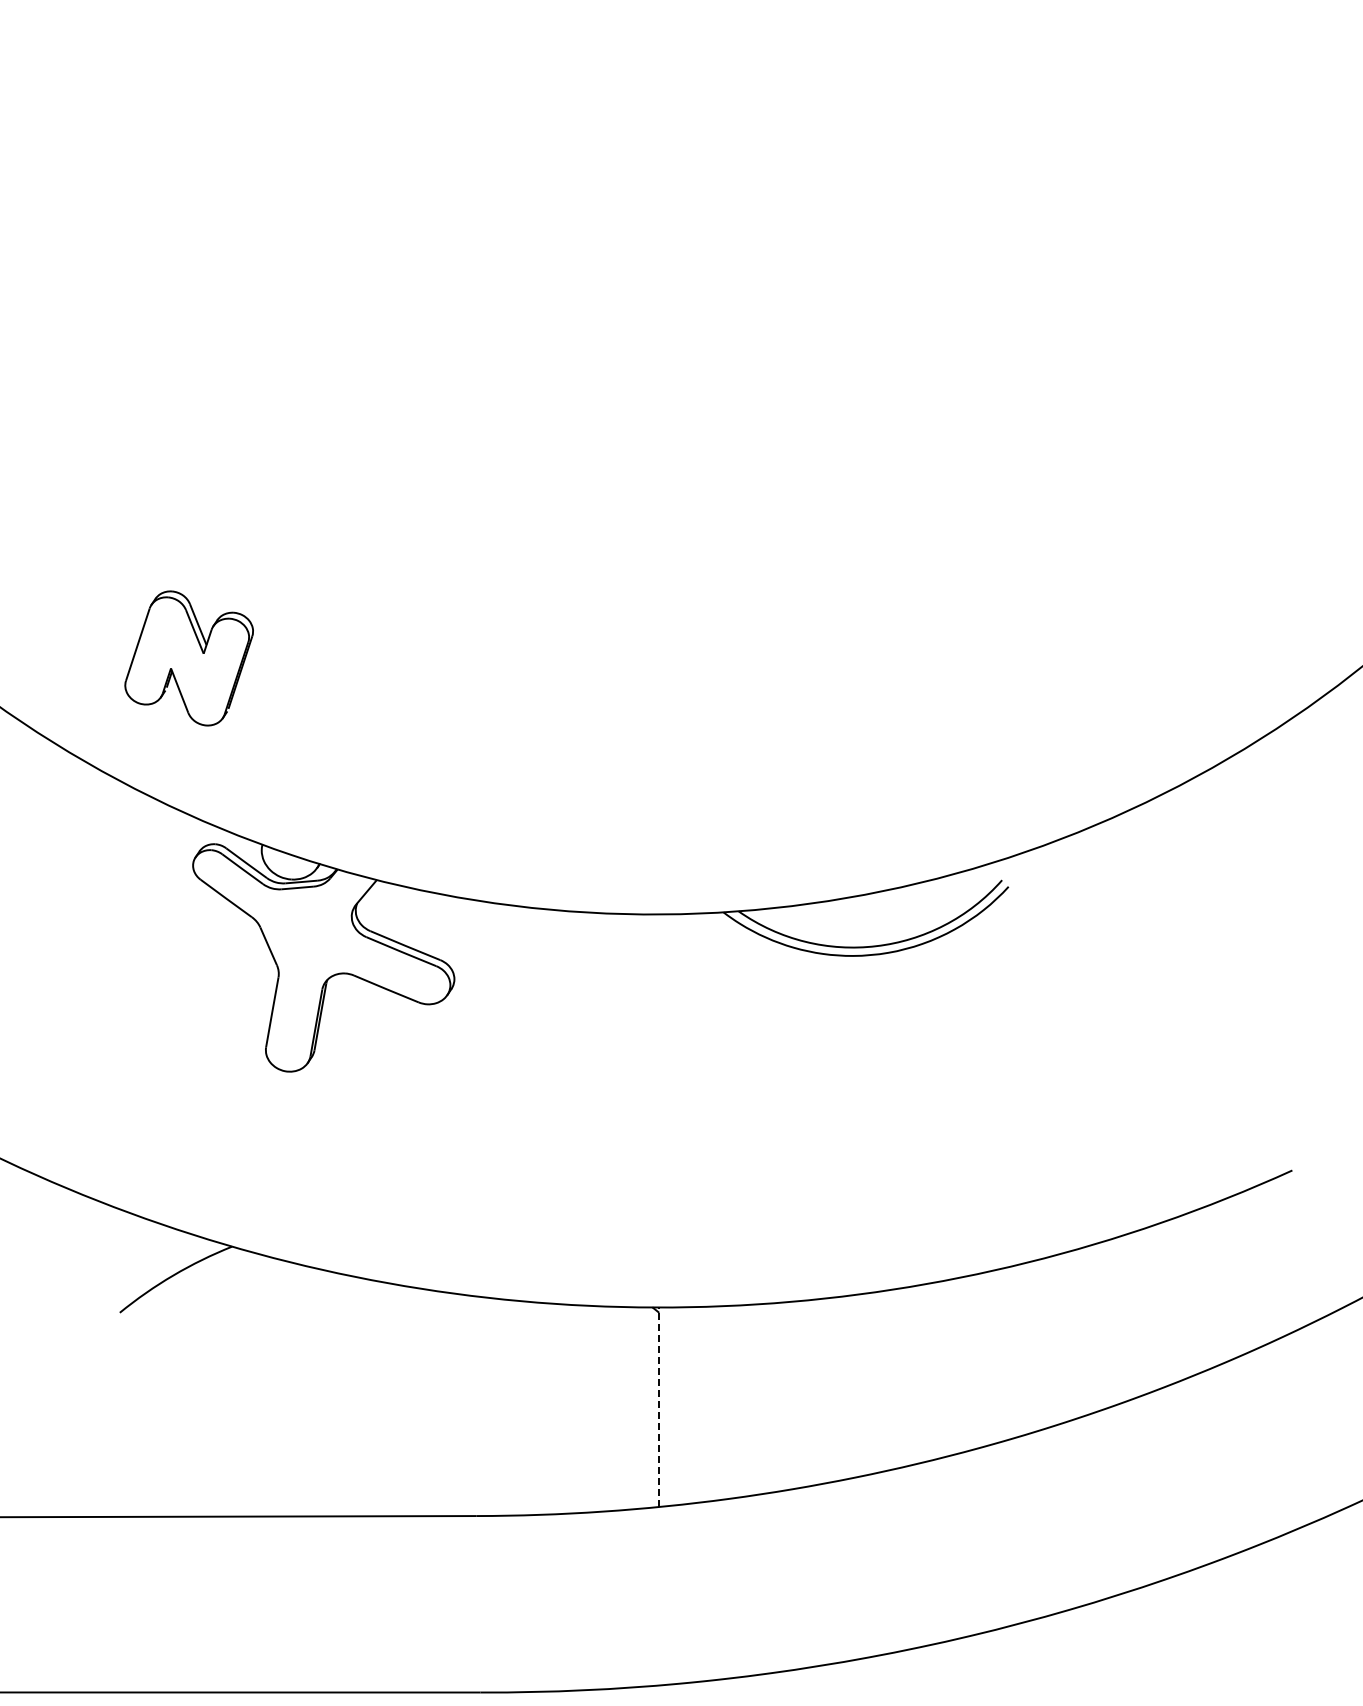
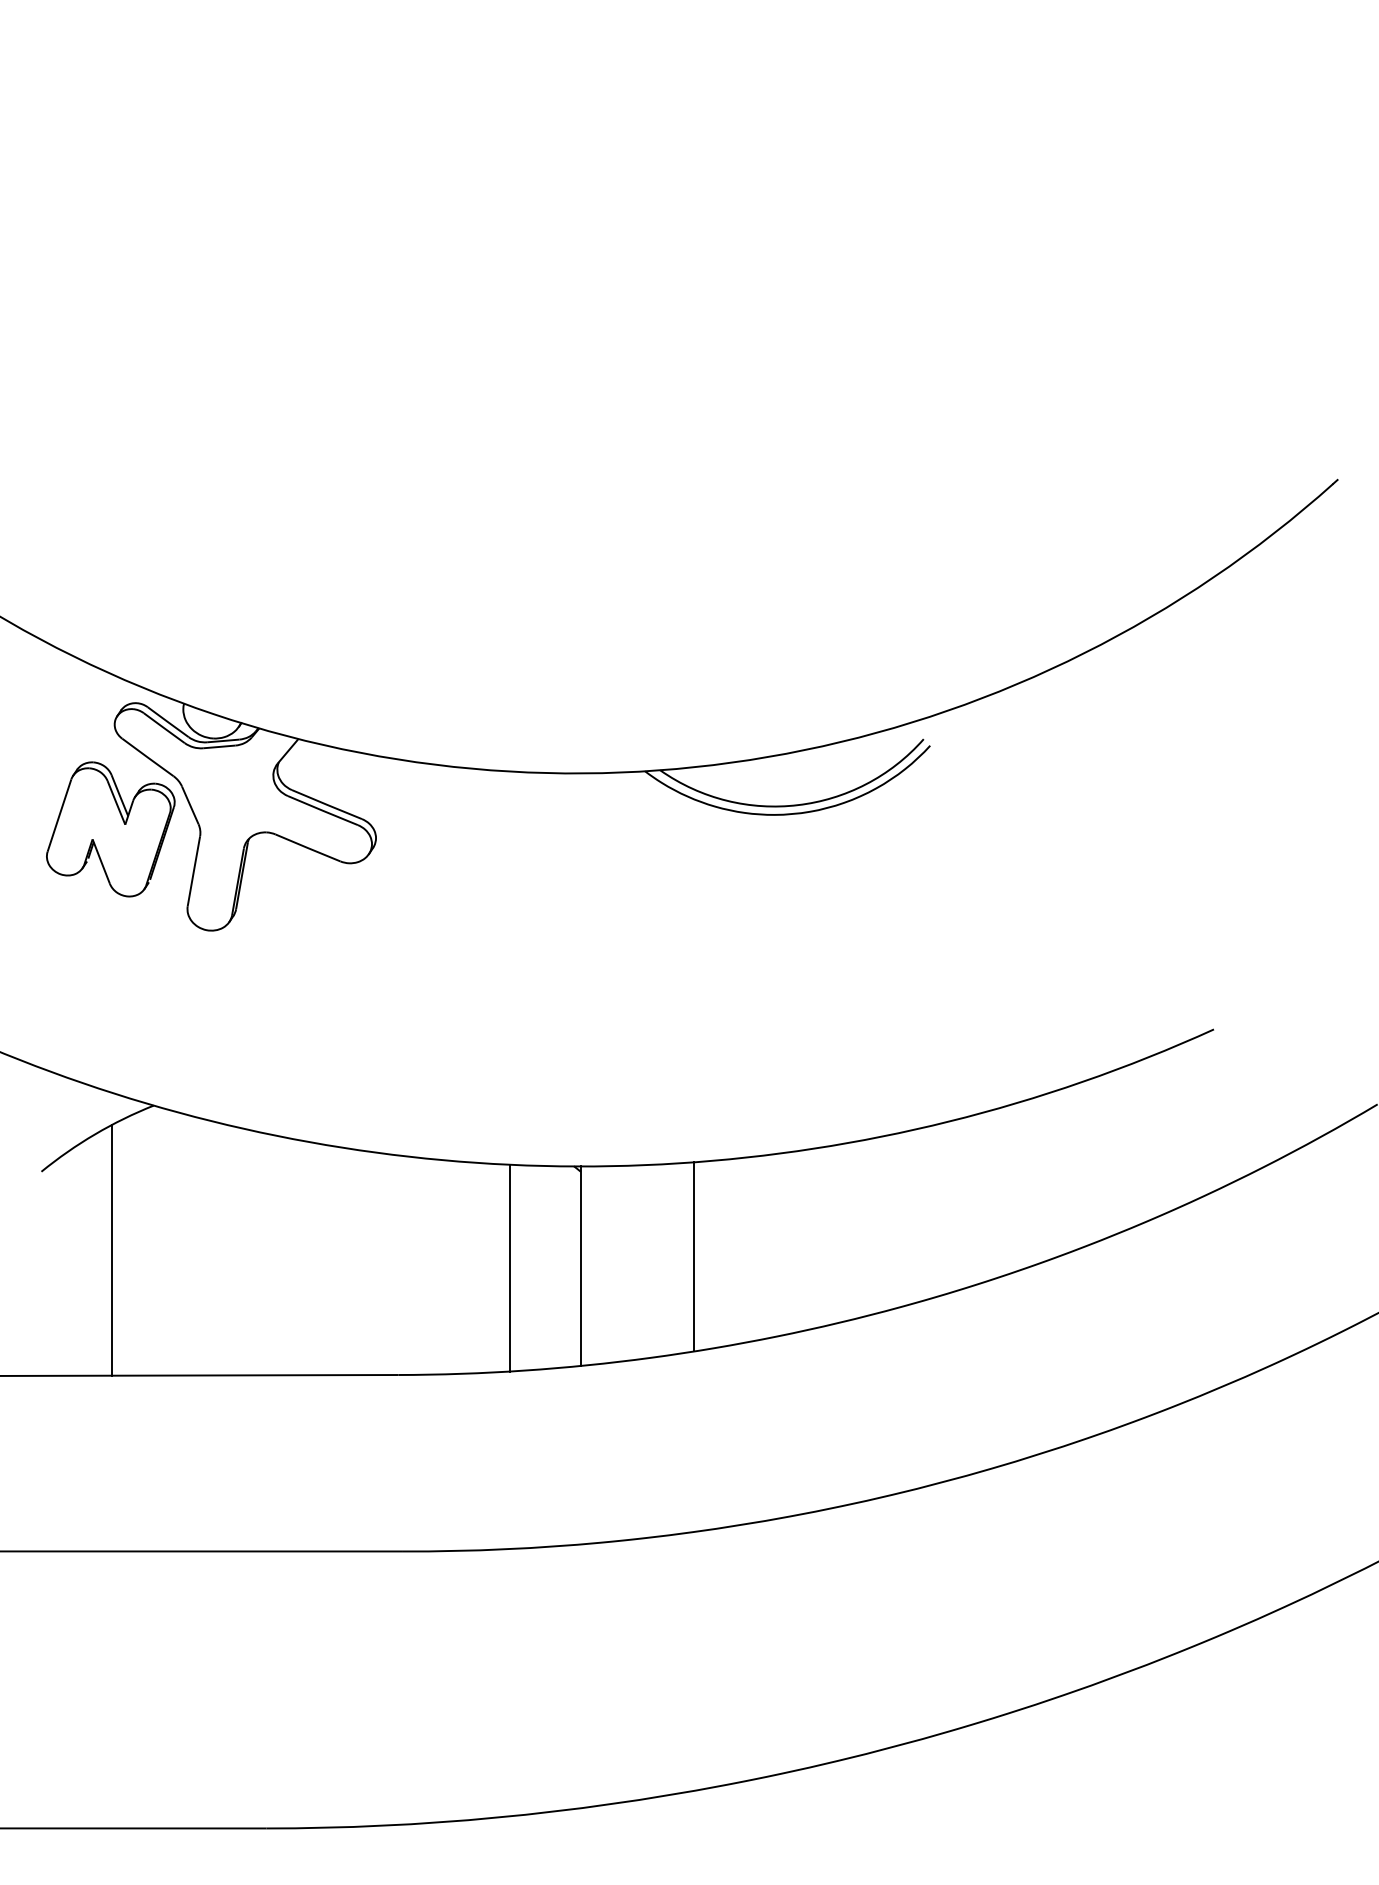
part: (188, 658) -> (110, 829), moved
line: (190, 1390) -> (112, 1249), added
line: (772, 1397) -> (694, 1256), added
line: (658, 1407) -> (580, 1266), dashed -> solid
line: (587, 1408) -> (509, 1267), added

